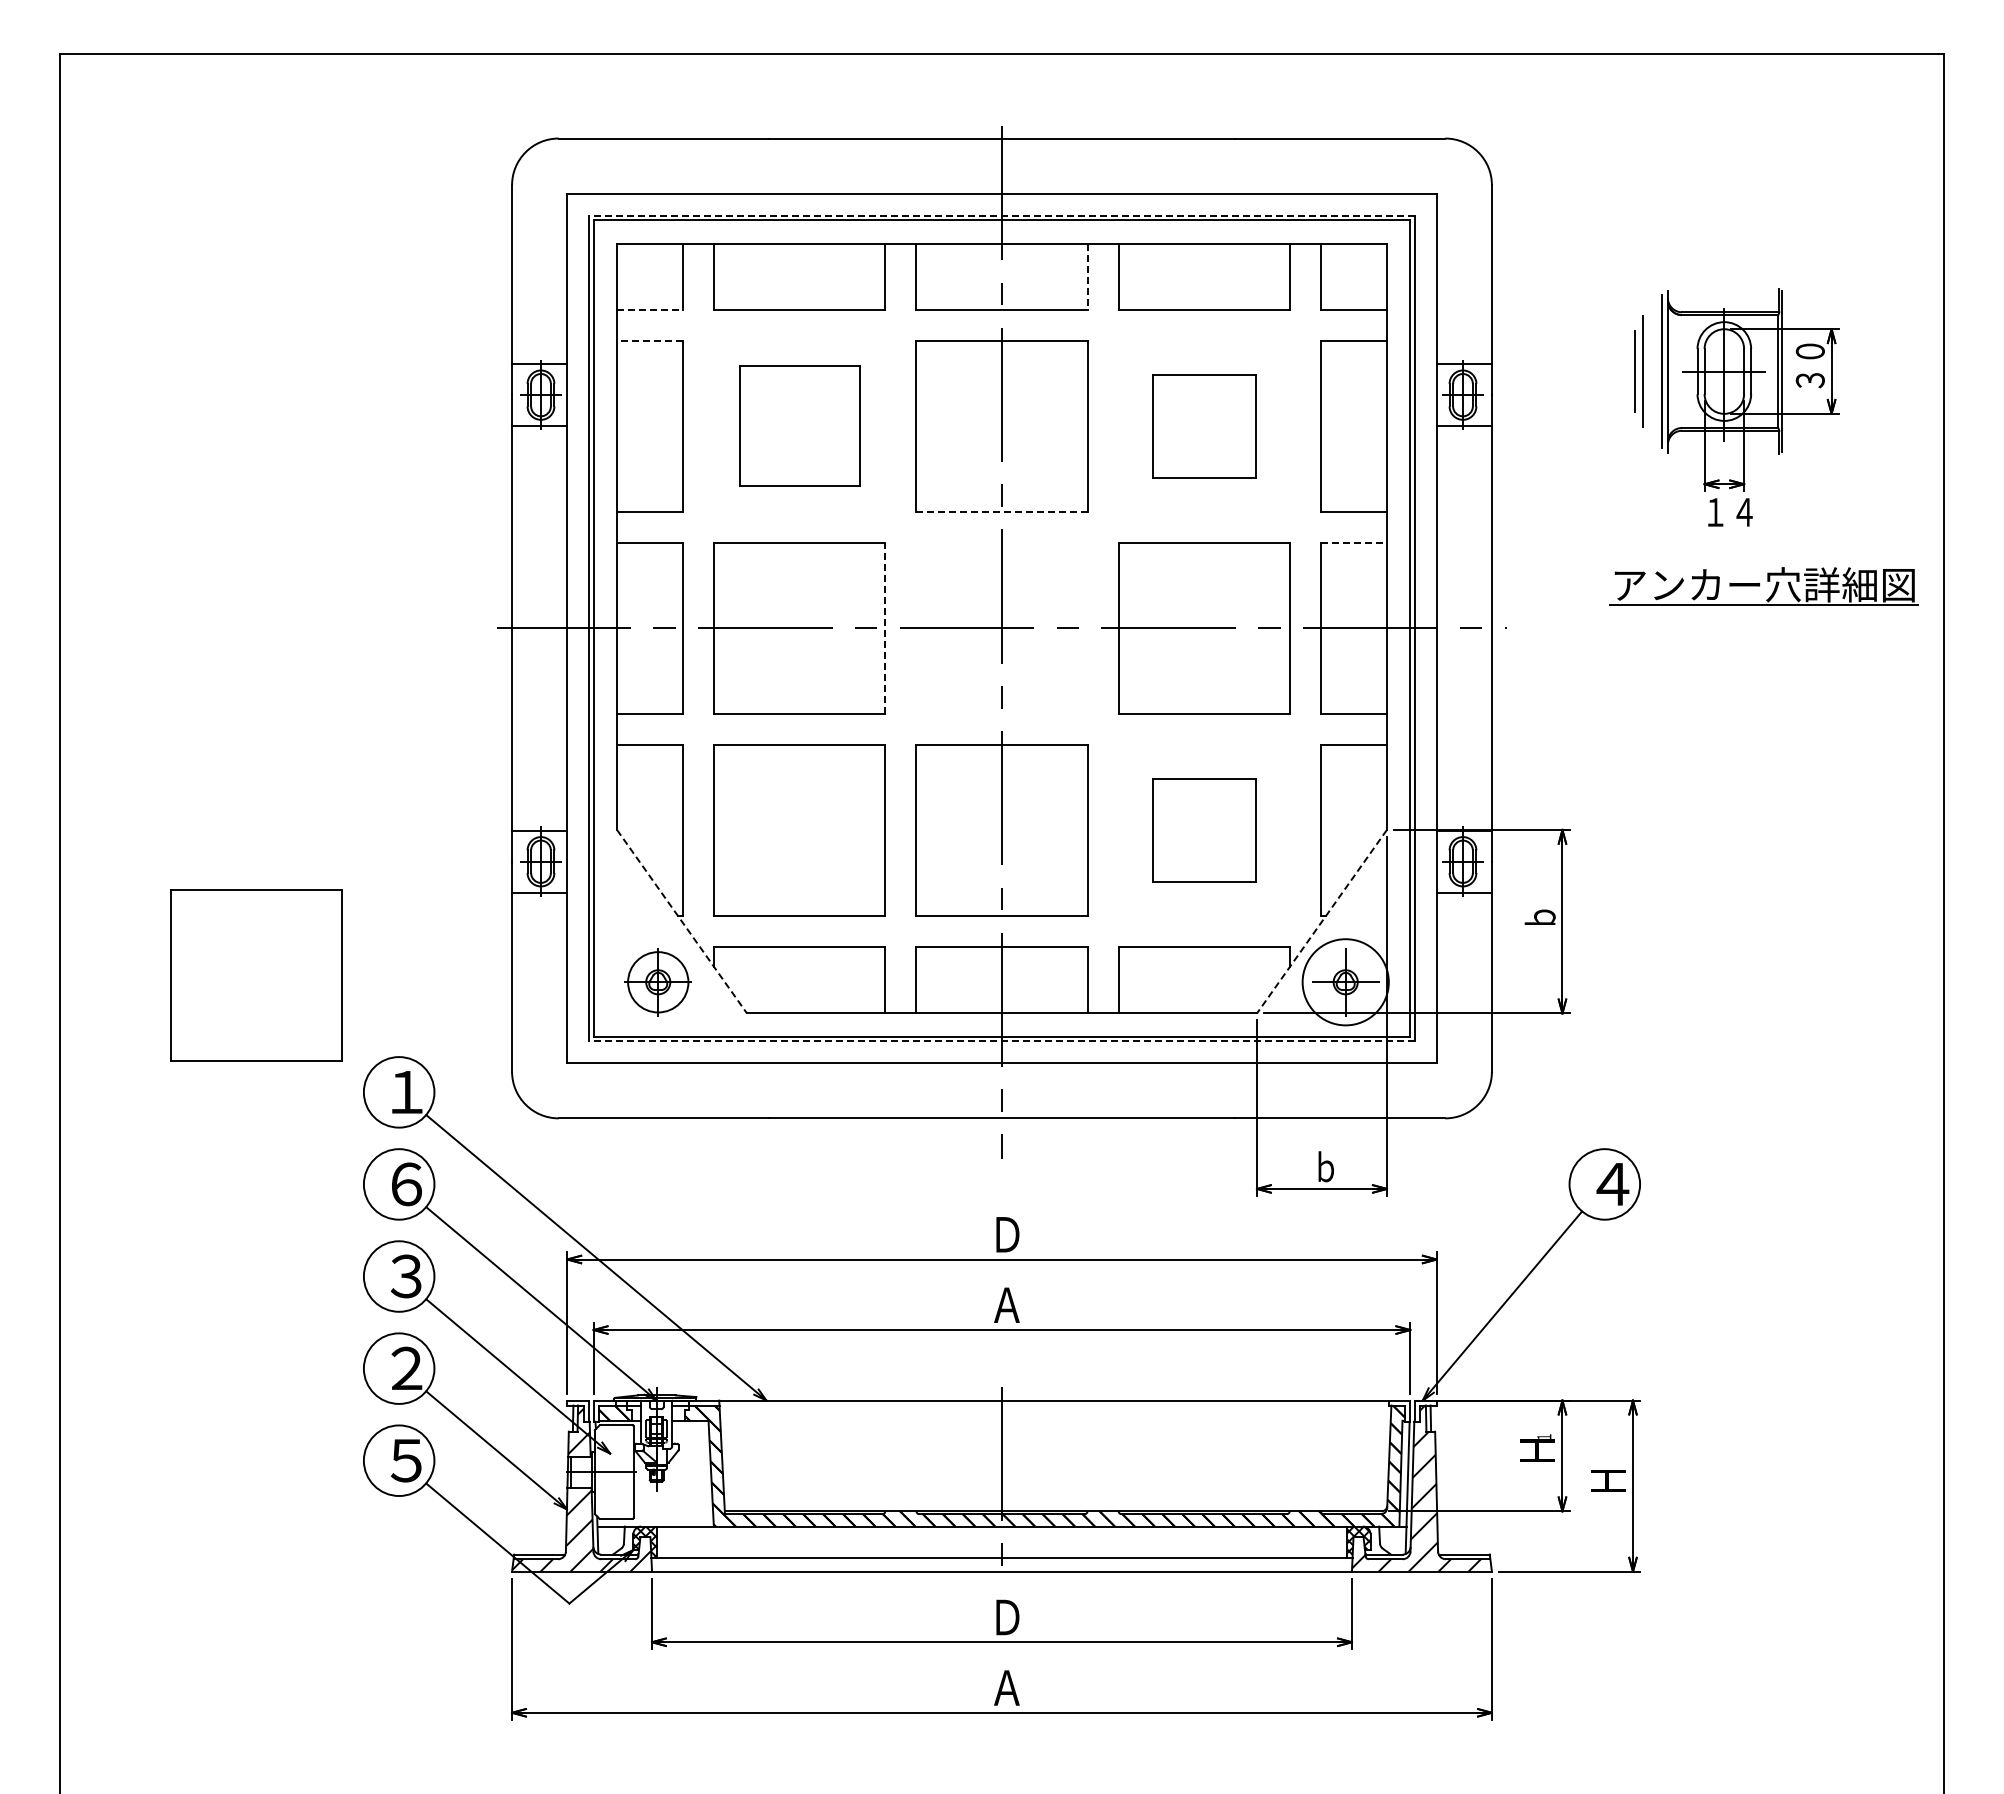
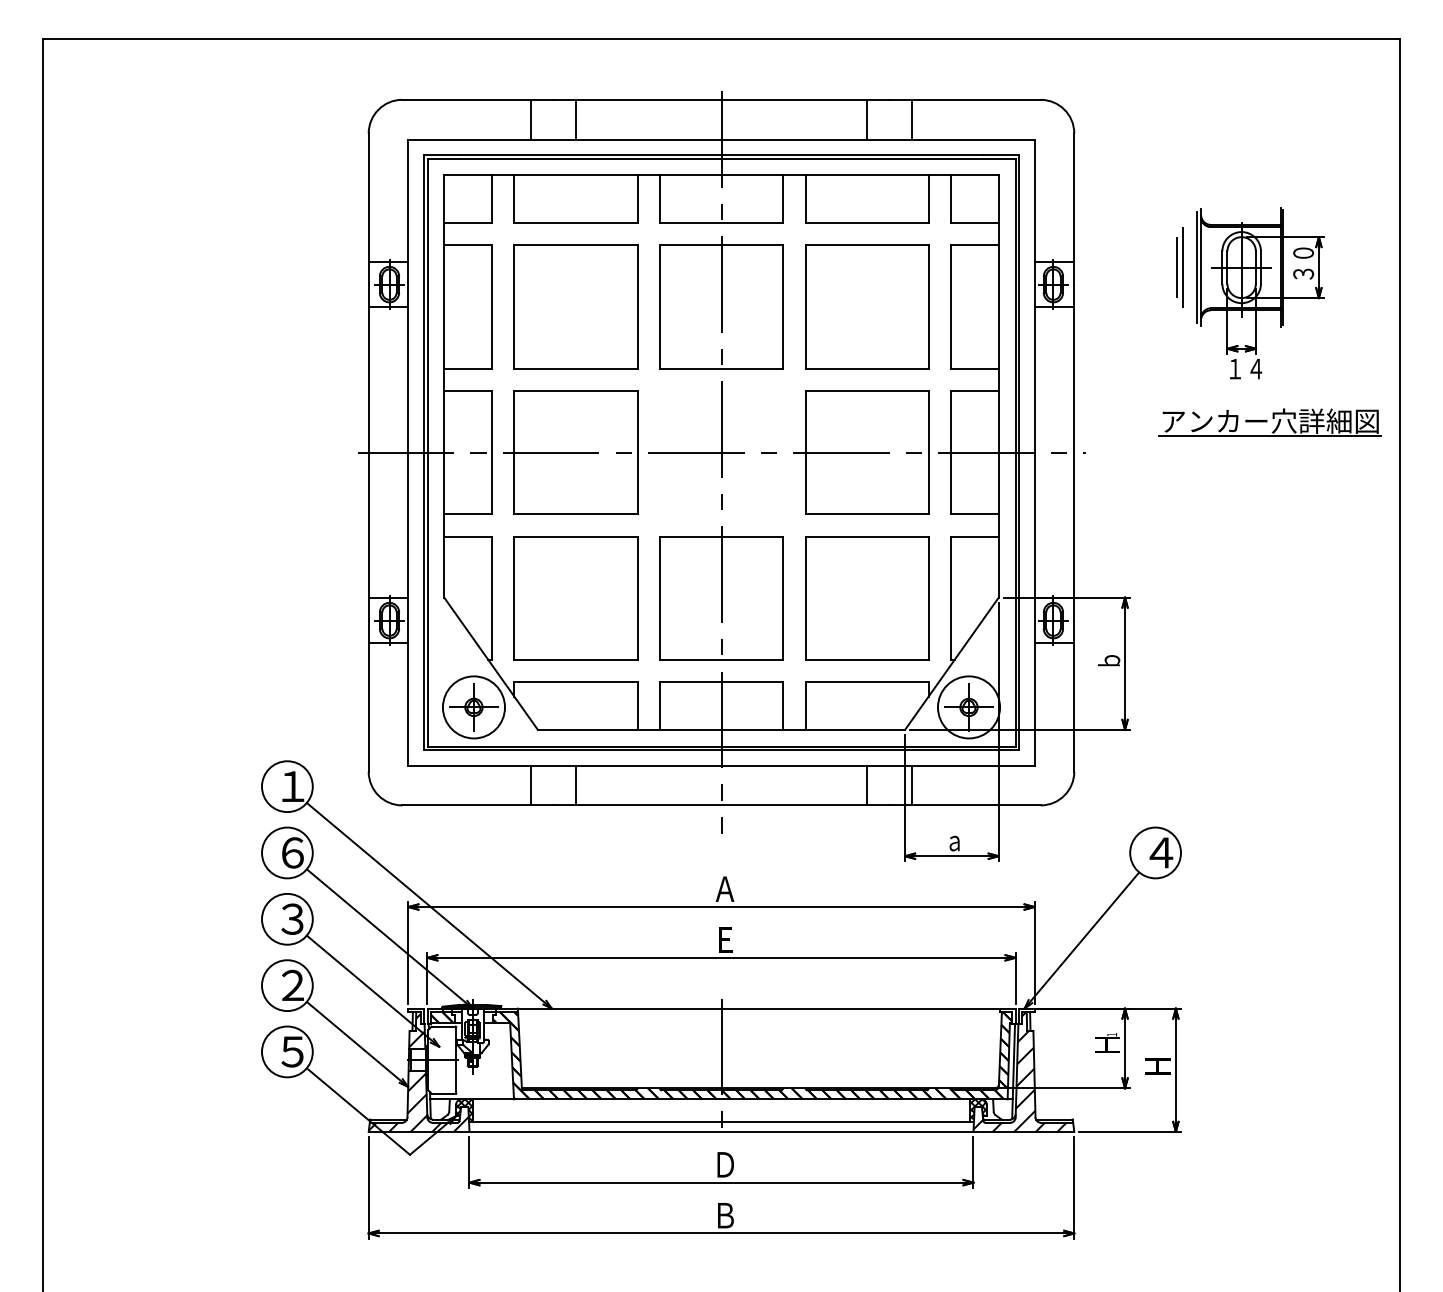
line: (737, 165) -> (531, 119), added
line: (799, 165) -> (575, 119), added
line: (1204, 165) -> (867, 119), added
line: (1266, 165) -> (911, 119), added
line: (1002, 215) -> (721, 155), dashed -> solid
line: (1087, 277) -> (783, 199), dashed -> solid
line: (650, 309) -> (468, 222), dashed -> solid
line: (649, 340) -> (467, 245), dashed -> solid
part: (799, 426) -> (575, 307), size x1.43
part: (1204, 426) -> (867, 307), size x1.67
line: (1002, 511) -> (721, 368), dashed -> solid
line: (1354, 542) -> (975, 390), dashed -> solid
line: (885, 628) -> (637, 452), dashed -> solid
part: (1204, 830) -> (867, 598), size x1.67
line: (682, 922) -> (491, 664), dashed -> solid
line: (1321, 922) -> (951, 664), dashed -> solid
part: (256, 975) -> (184, 702), removed
circle: (658, 982) -> (474, 707), size x1.43
line: (1002, 1041) -> (721, 750), dashed -> solid
line: (737, 1090) -> (531, 785), added
line: (799, 1090) -> (575, 785), added
line: (1204, 1090) -> (867, 785), added
line: (1266, 1090) -> (911, 785), added
text: (1325, 1166) -> (954, 840), ｂ -> ａ
text: (1006, 1234) -> (724, 889), Ｄ -> Ａ
text: (1006, 1304) -> (724, 939), Ａ -> Ｅ
text: (1006, 1687) -> (724, 1215), Ａ -> Ｂ

